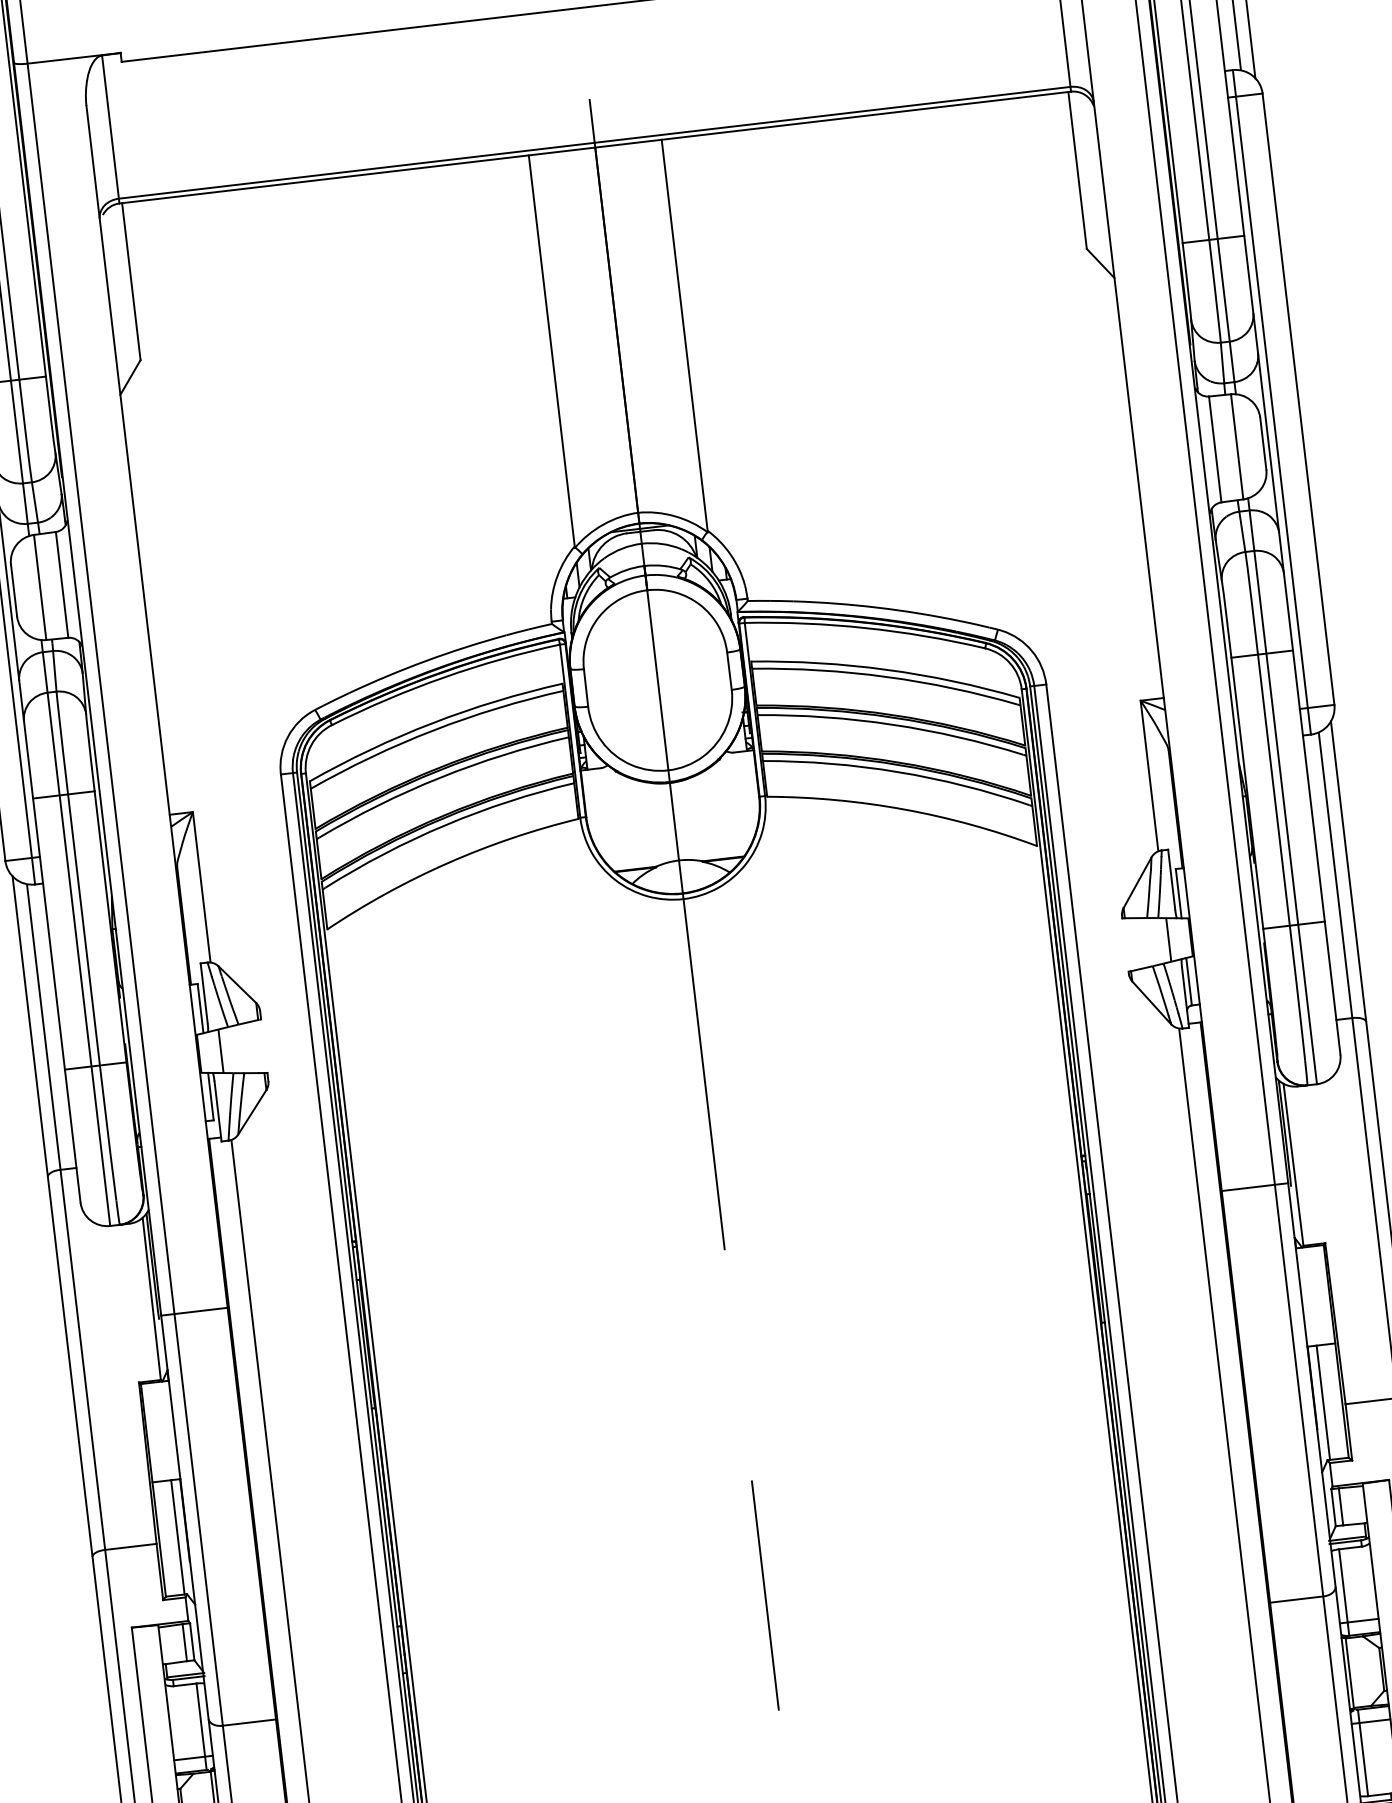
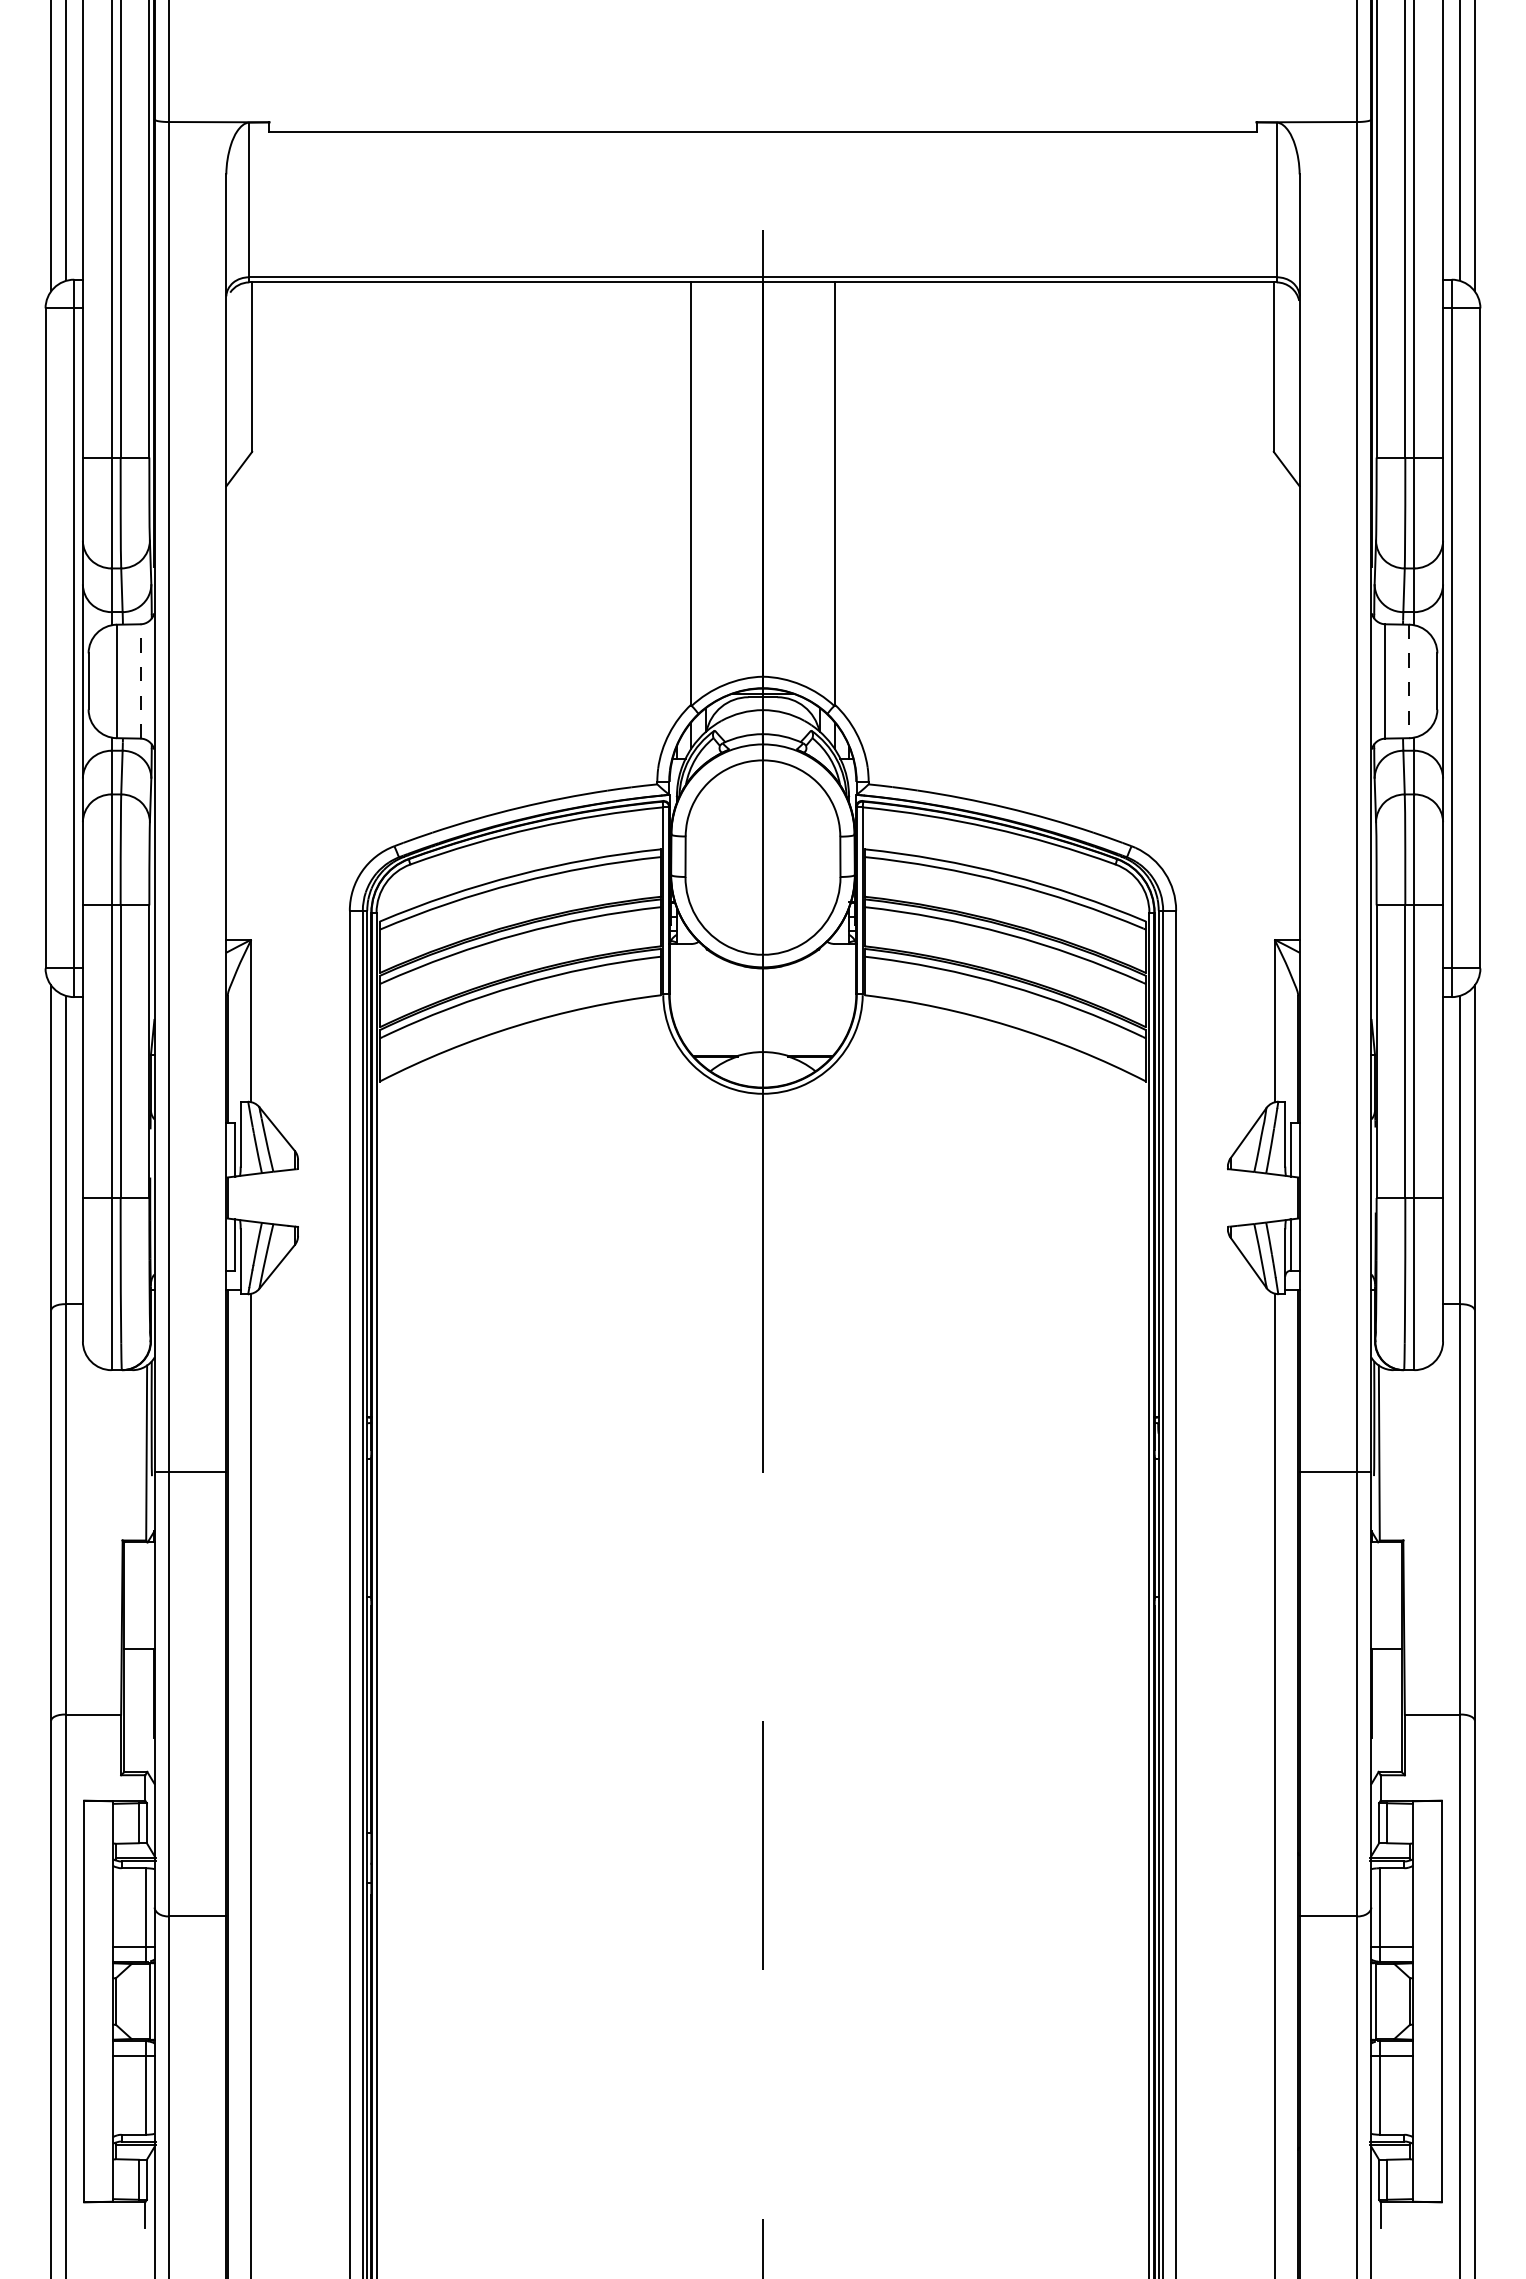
line: (1237, 446) -> (1409, 681), solid -> dashed
line: (62, 584) -> (140, 680), solid -> dashed
line: (1168, 939) -> (1274, 1197), removed
line: (221, 1050) -> (251, 1197), removed
line: (1323, 1402) -> (1381, 1709), removed
line: (177, 1536) -> (144, 1709), removed

